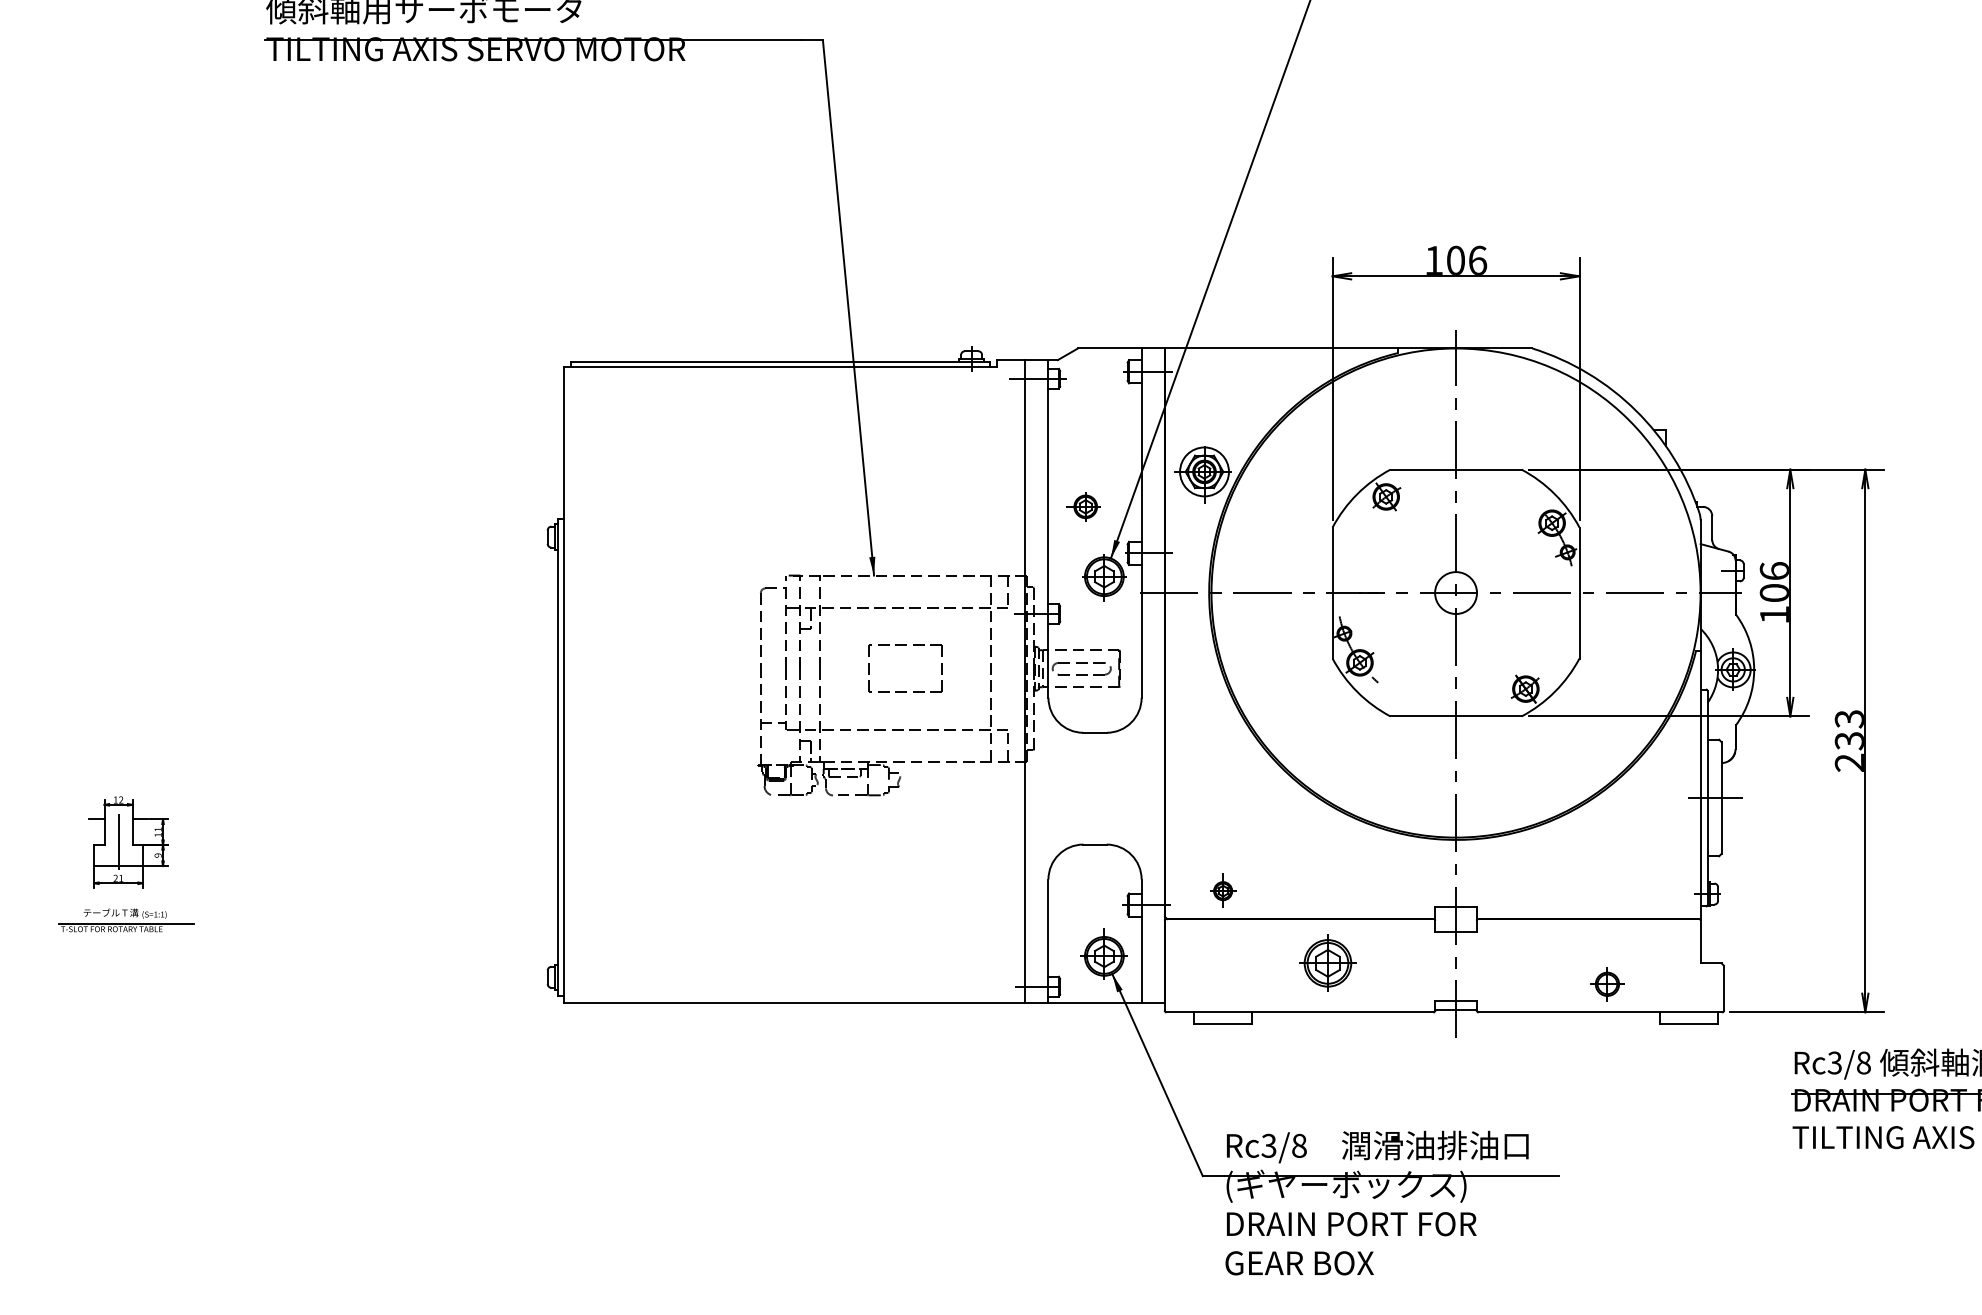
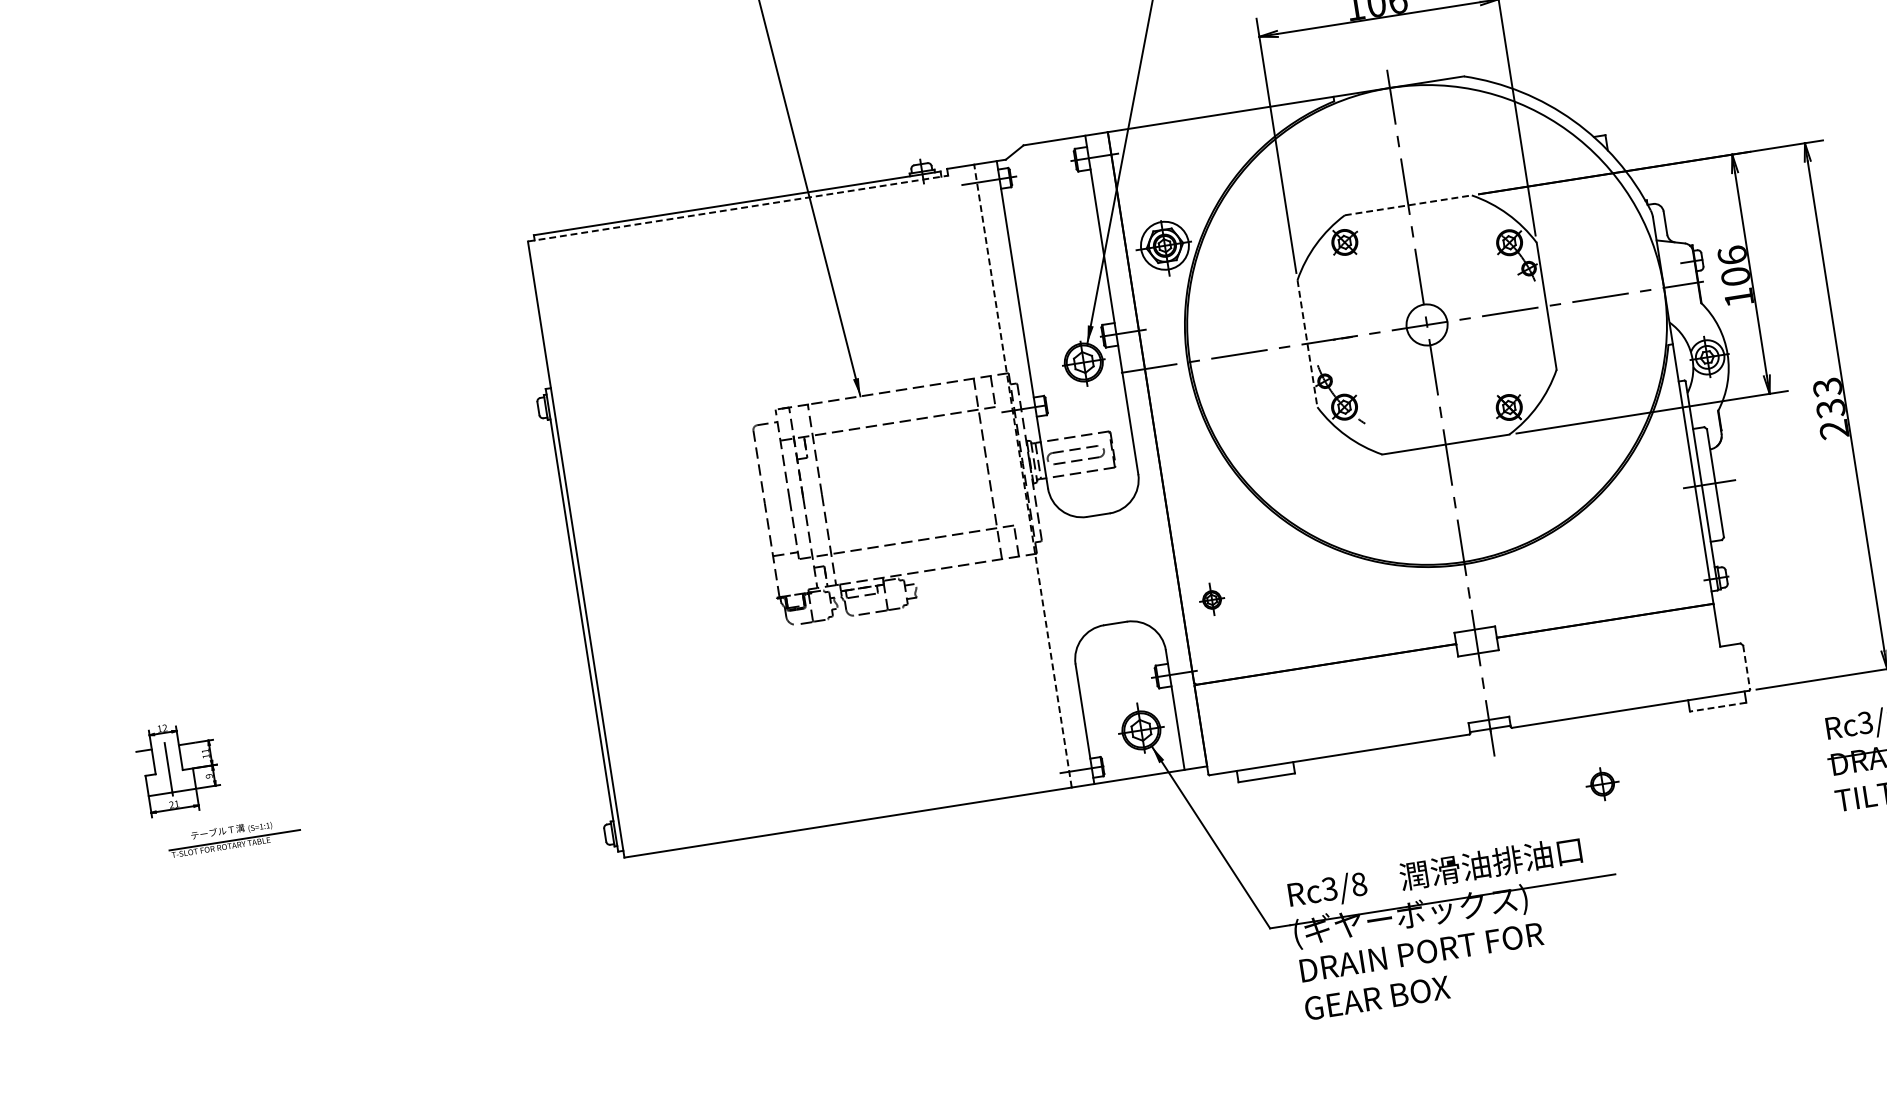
line: (780, 367) -> (738, 208), solid -> dashed
line: (1456, 469) -> (1408, 205), solid -> dashed
part: (1083, 506) -> (1052, 297), removed
line: (1332, 593) -> (1307, 344), solid -> dashed
part: (905, 645) -> (901, 459), removed
line: (1025, 681) -> (1023, 476), solid -> dashed
part: (1223, 890) -> (1212, 599), moved
part: (126, 920) -> (233, 836), moved
part: (1327, 962) -> (1358, 702), removed
part: (1607, 984) -> (1602, 784), moved
line: (1723, 988) -> (1746, 667), solid -> dashed
line: (1688, 1023) -> (1717, 706), solid -> dashed

